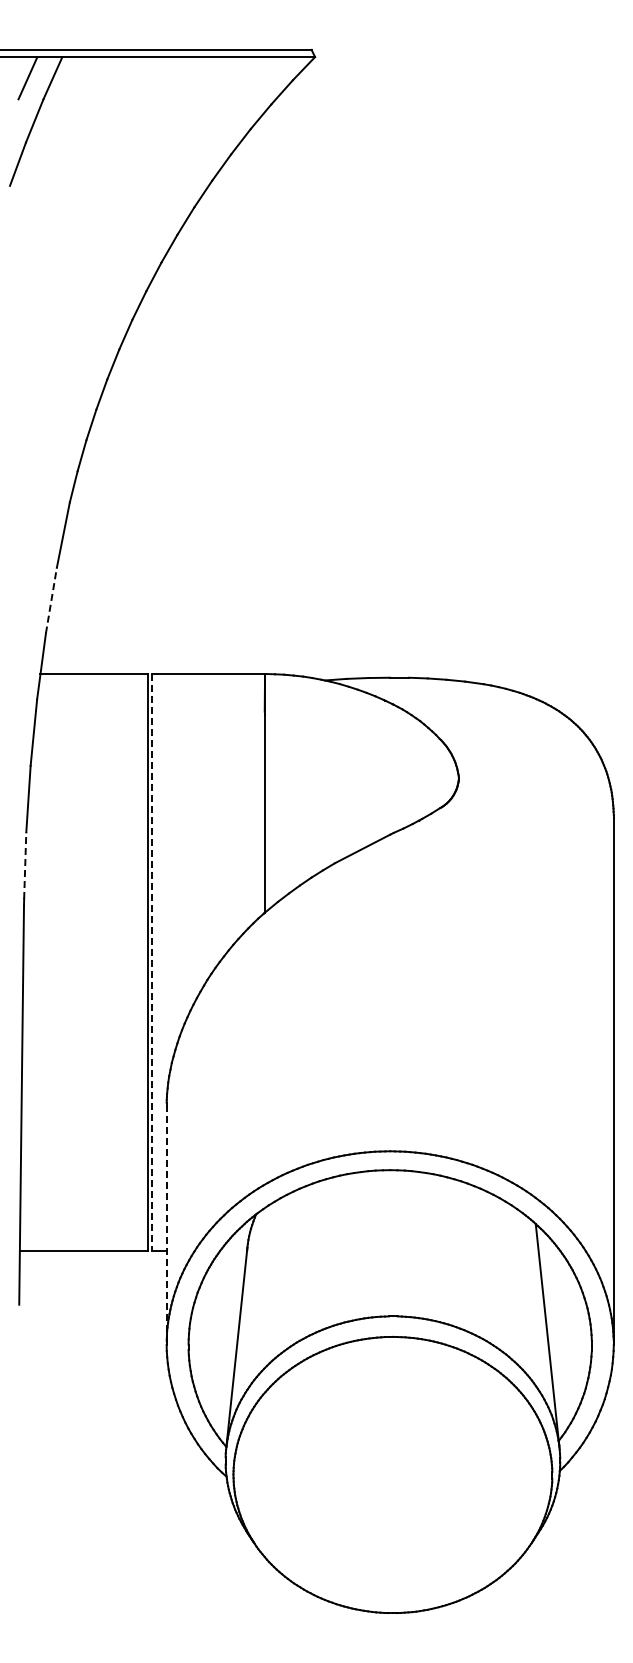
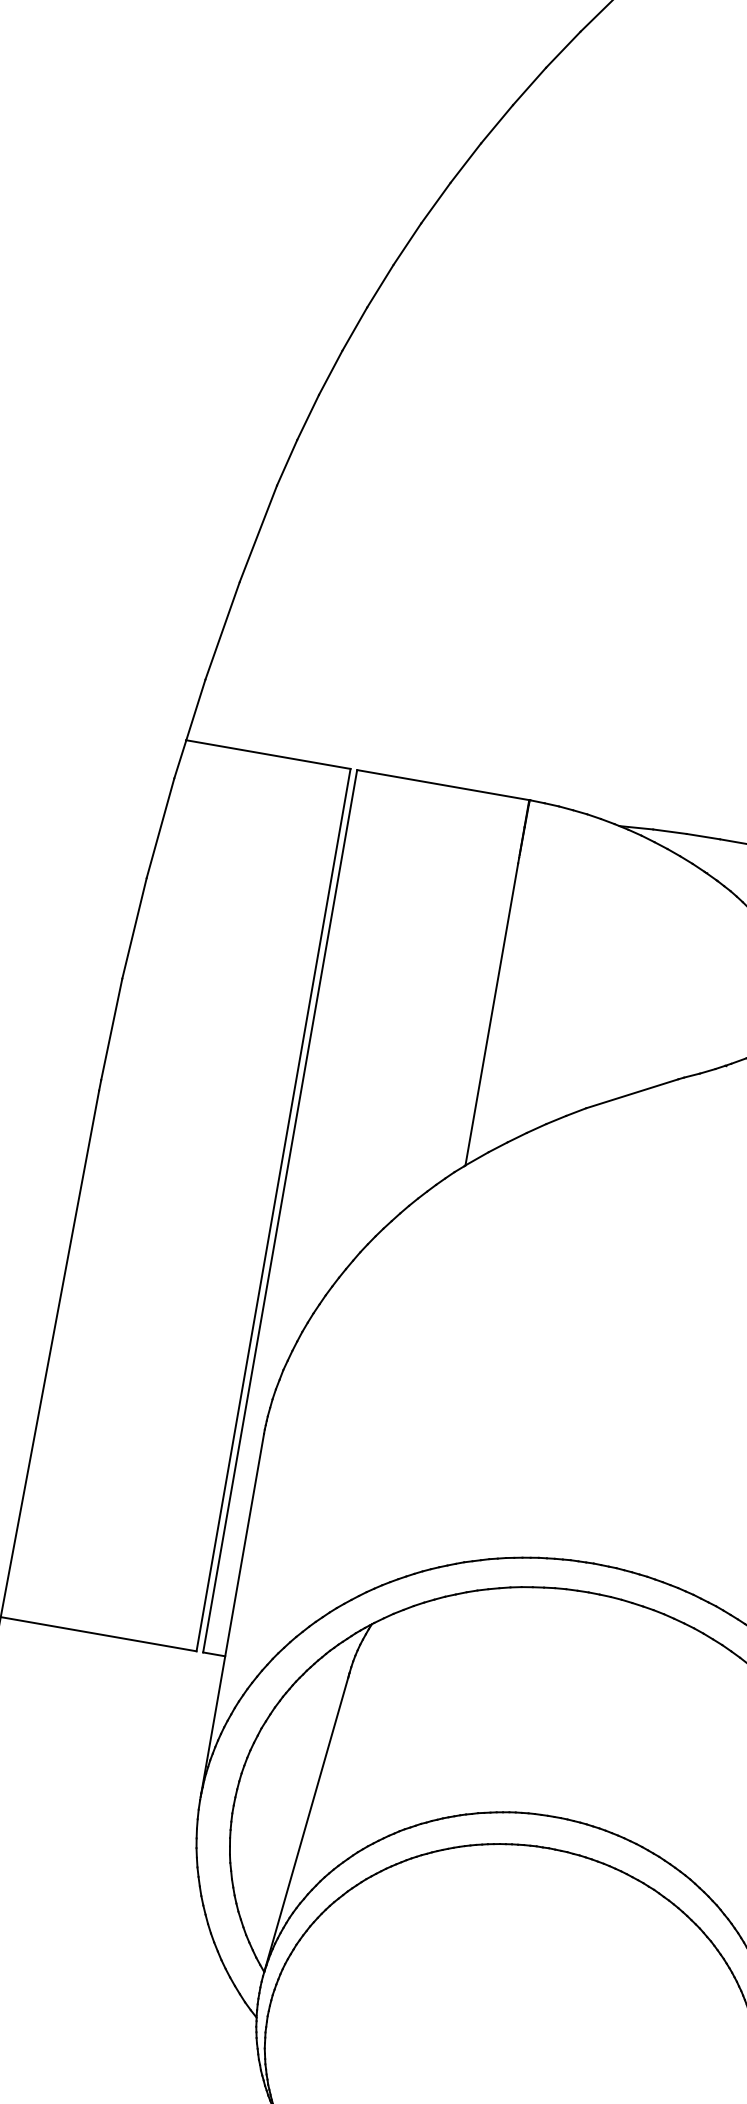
line: (51, 600) -> (222, 630), dashed -> solid
line: (25, 865) -> (112, 1029), dashed -> solid
line: (152, 962) -> (280, 1211), dashed -> solid
line: (166, 1224) -> (232, 1615), dashed -> solid

